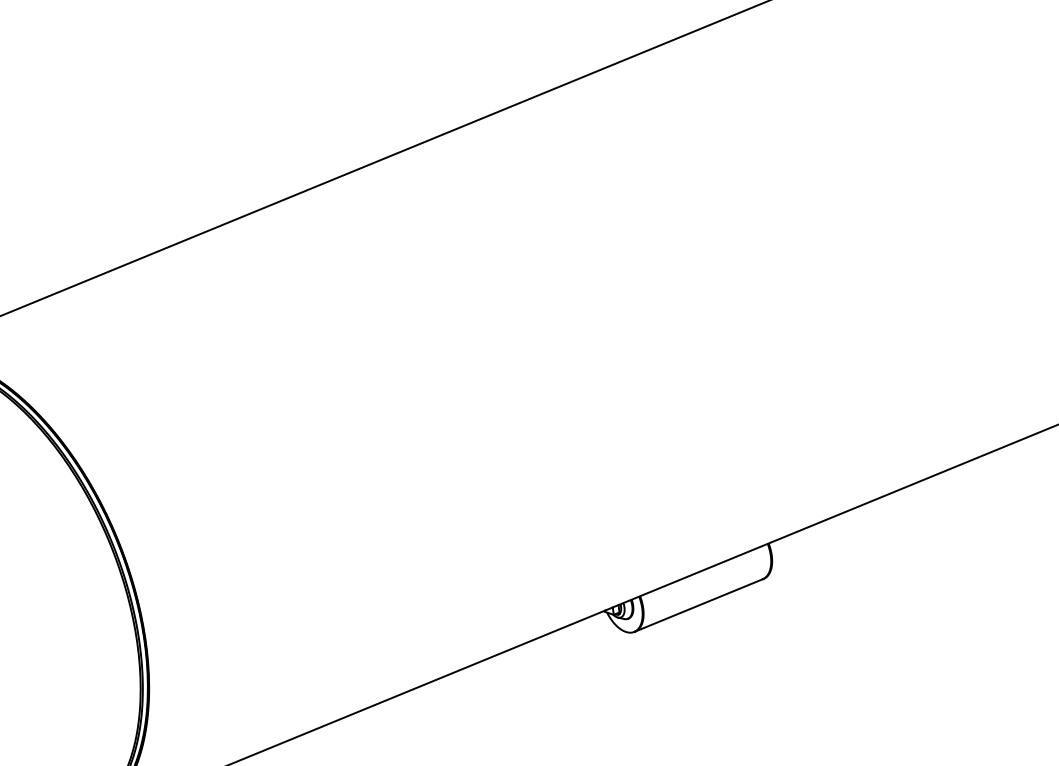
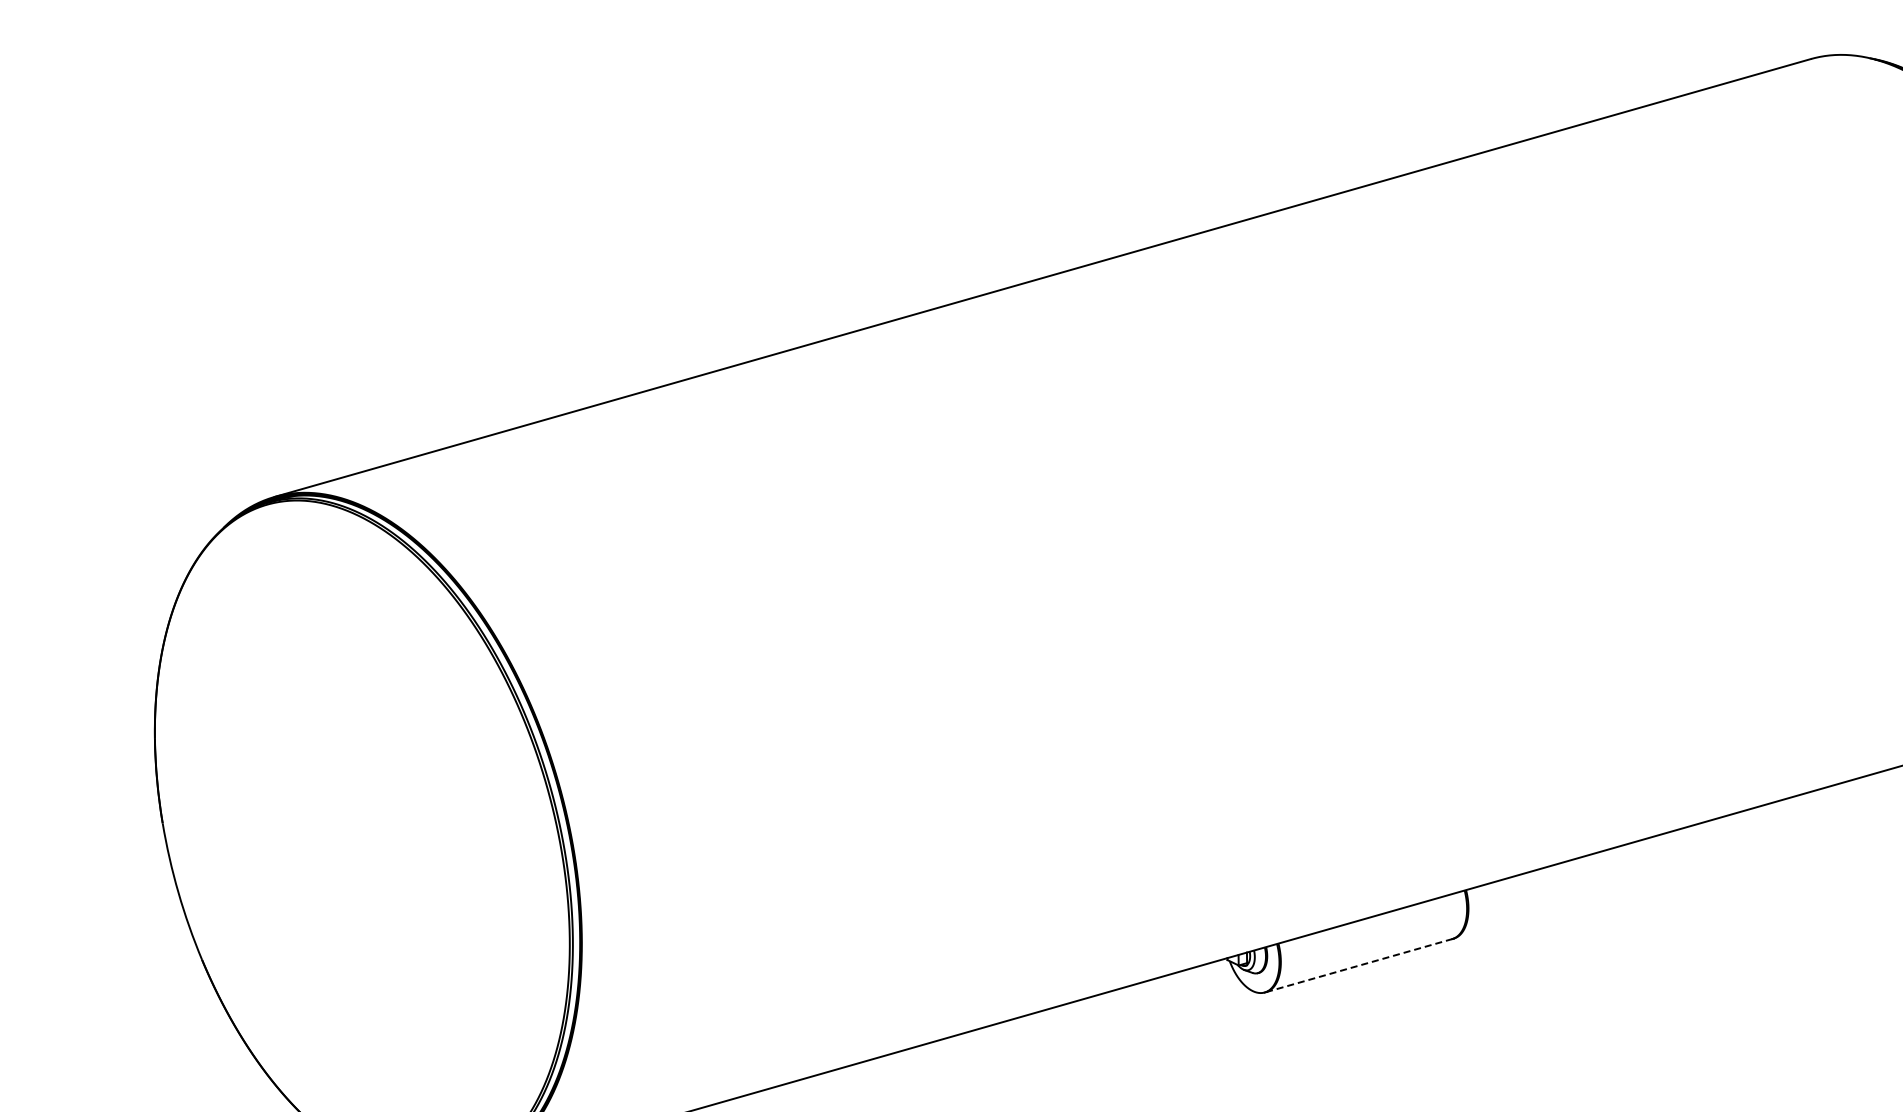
line: (699, 605) -> (1359, 965), solid -> dashed

